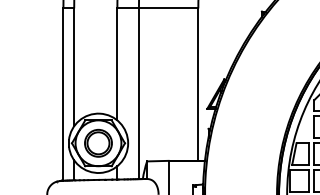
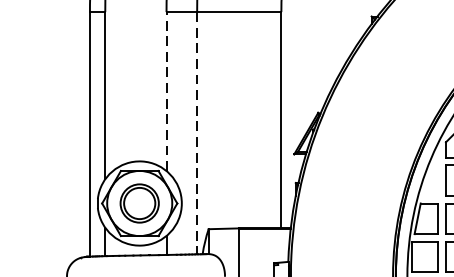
line: (117, 63) -> (166, 90), solid -> dashed
line: (138, 94) -> (196, 134), solid -> dashed

